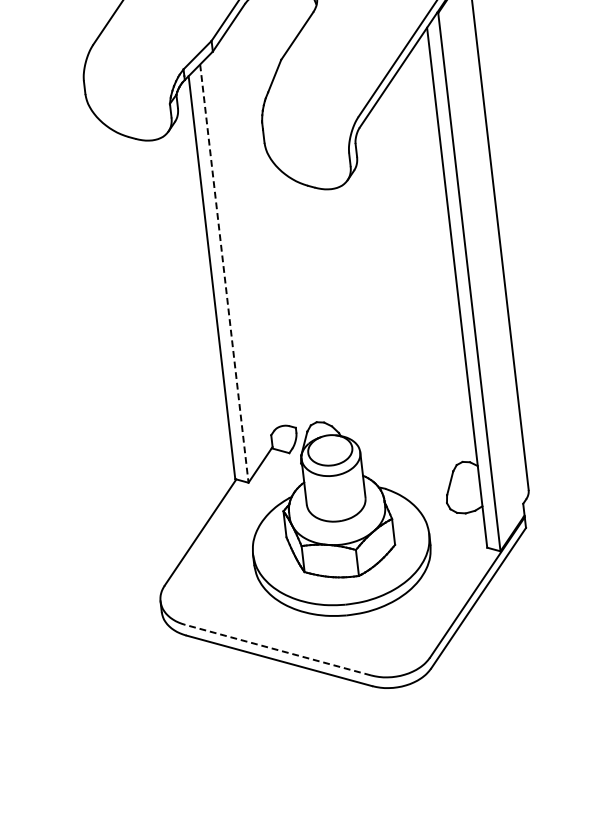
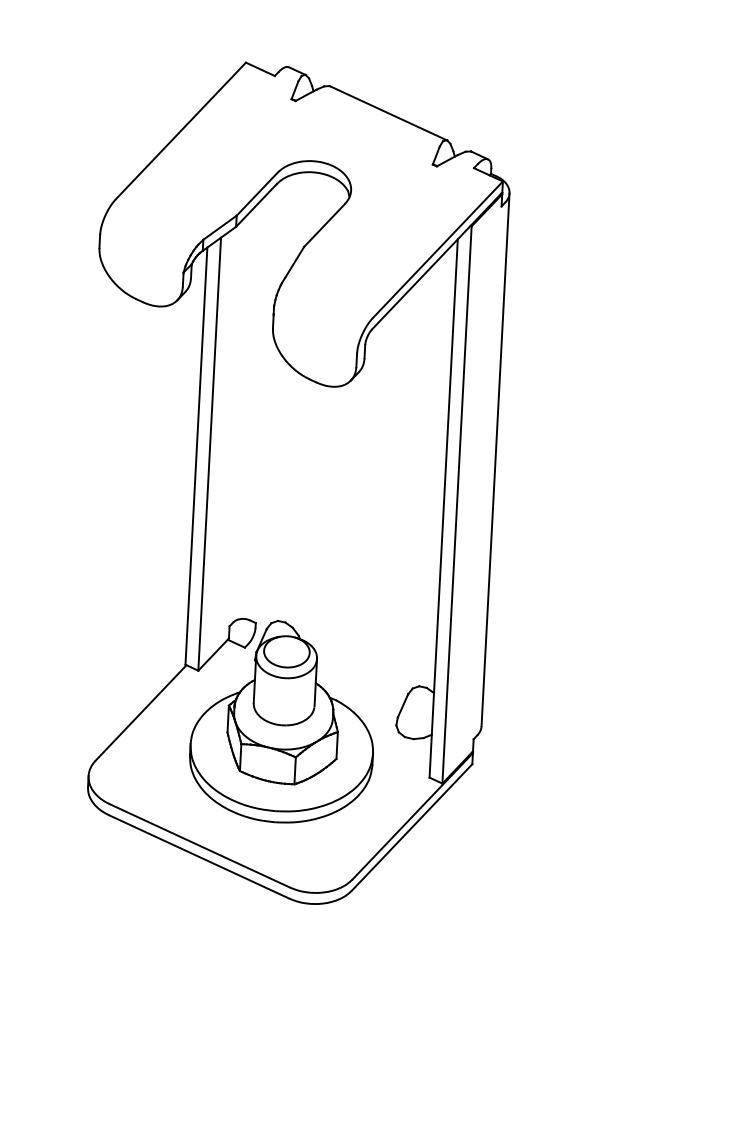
line: (224, 273) -> (209, 454), dashed -> solid
line: (277, 649) -> (199, 845), dashed -> solid

